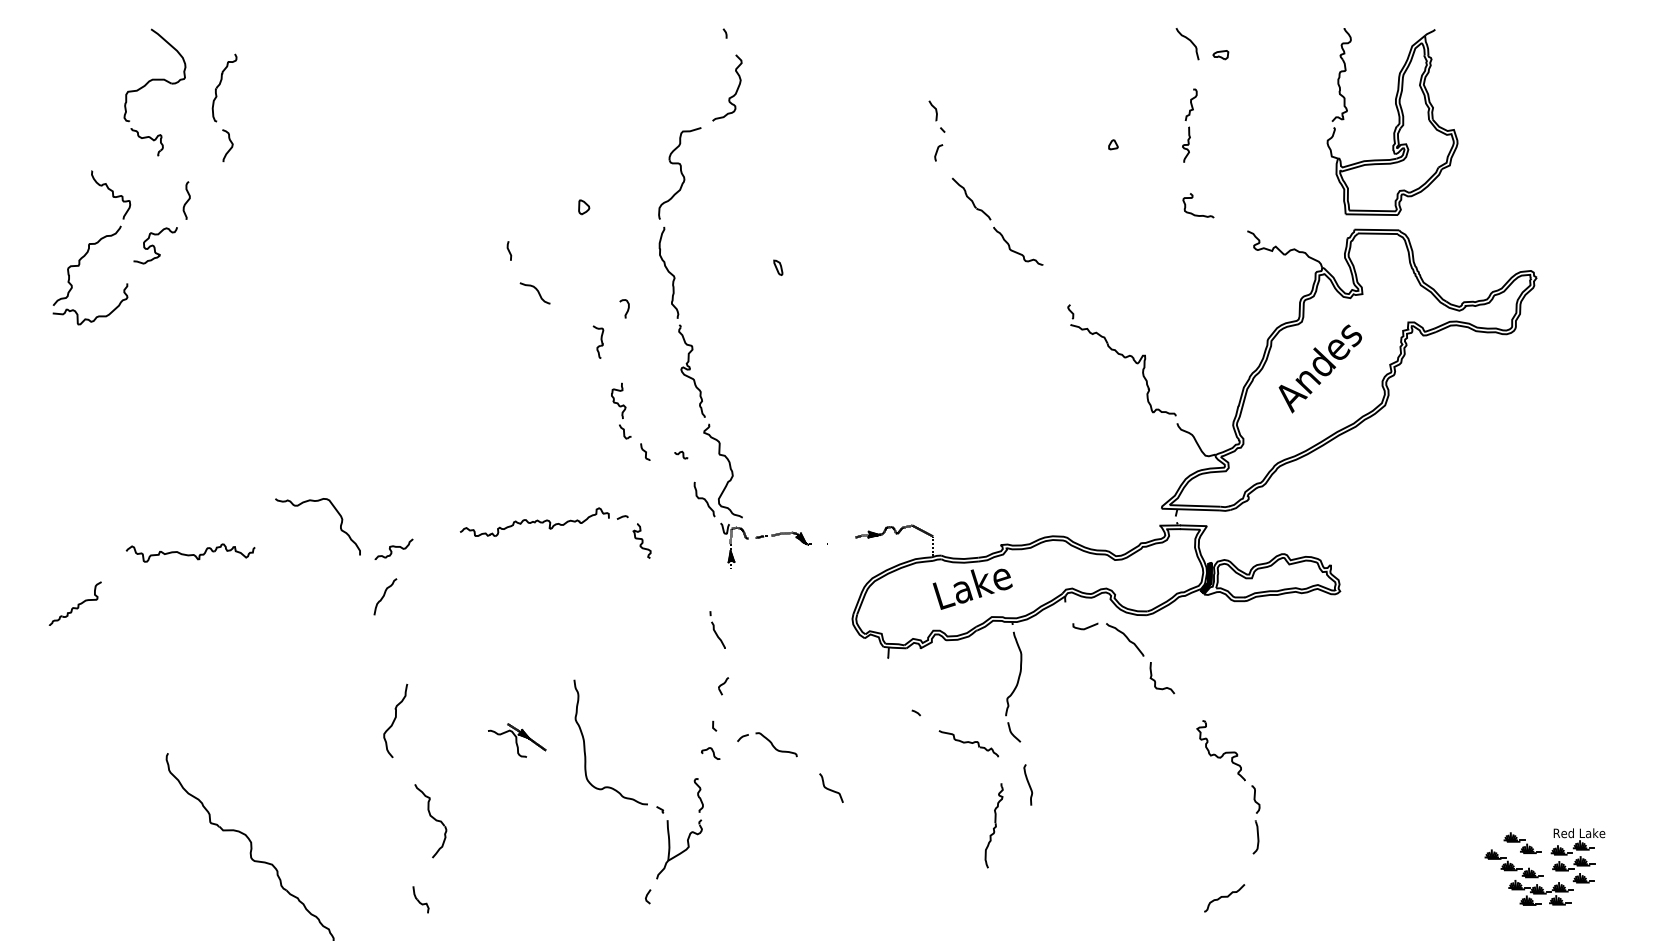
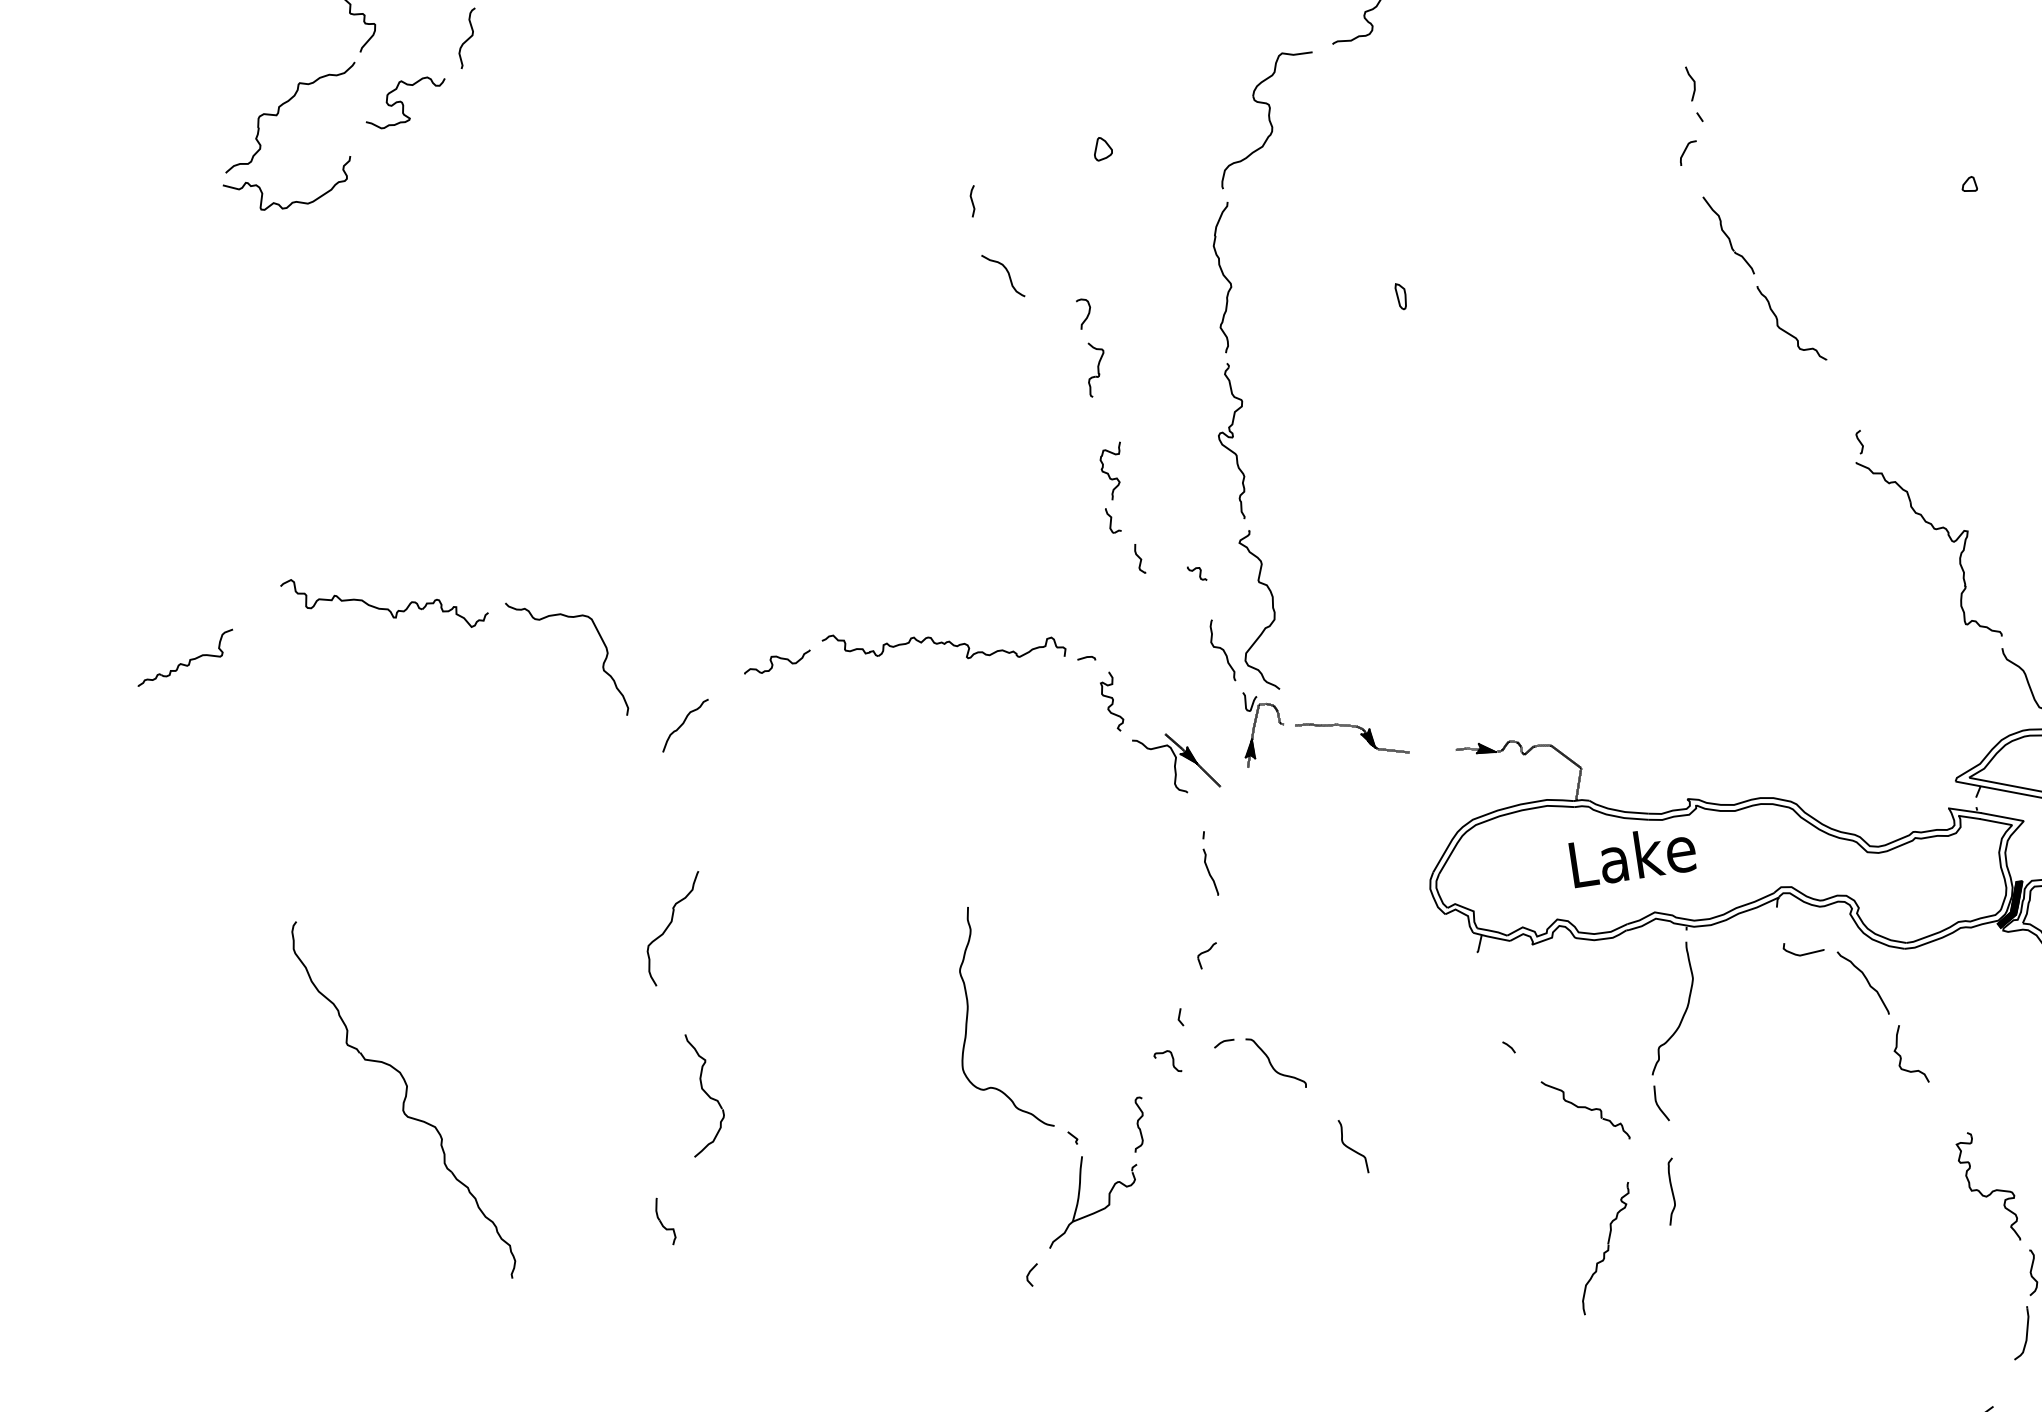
curve: (627, 308) -> (1086, 314), moved
curve: (340, 526) -> (602, 664), moved
curve: (393, 547) -> (776, 658), moved
part: (517, 740) -> (1177, 763), moved

